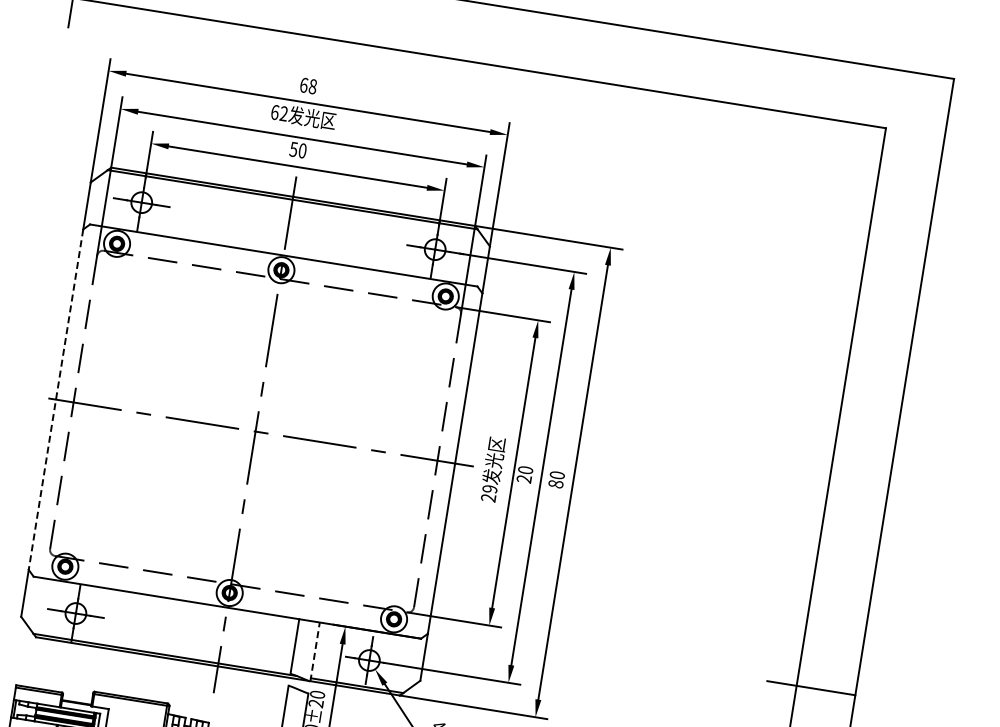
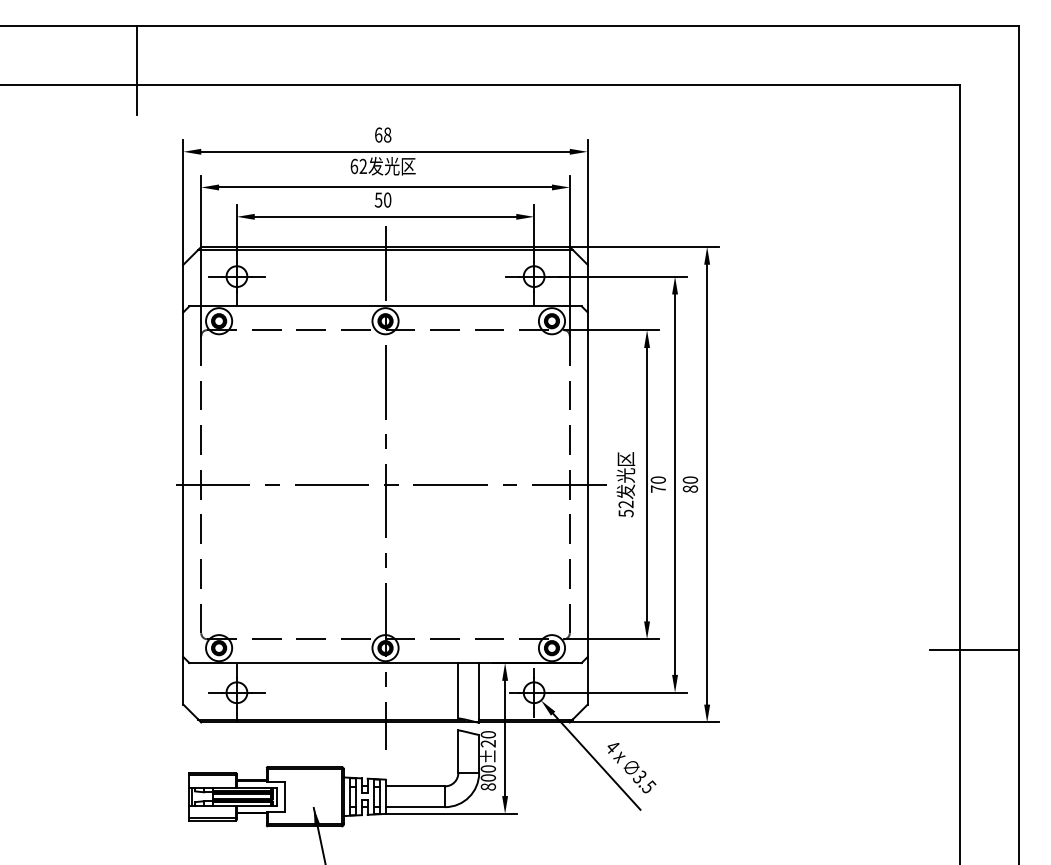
line: (55, 400) -> (183, 485), dashed -> solid
text: (523, 478) -> (657, 488), 20 -> 70
text: (488, 493) -> (625, 508), 29 -> 52
line: (315, 651) -> (479, 692), dashed -> solid

